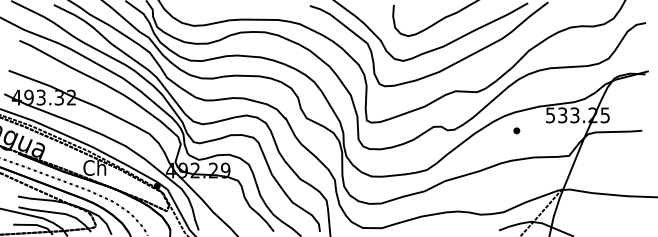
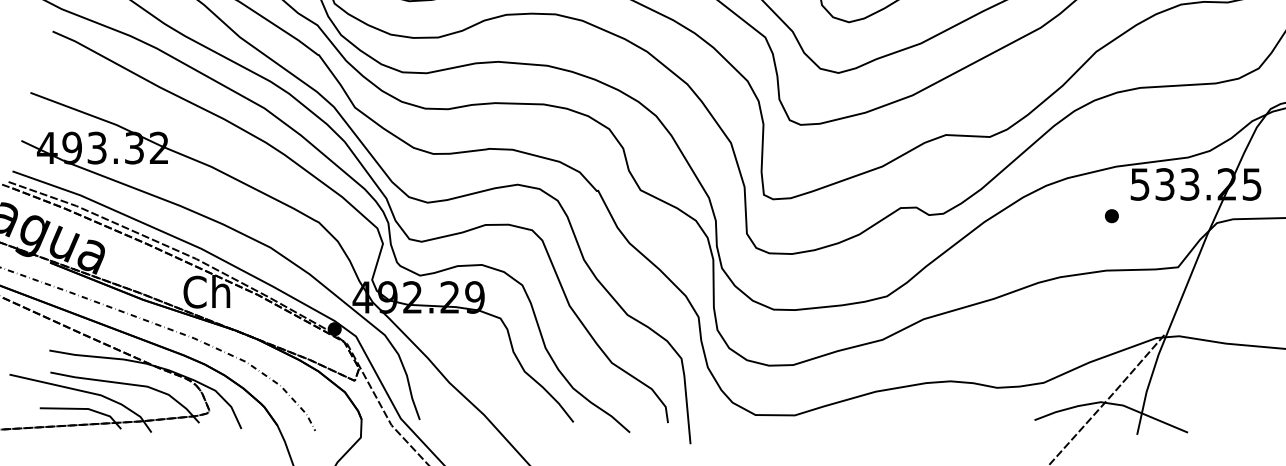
part: (516, 130) -> (1111, 215), moved

